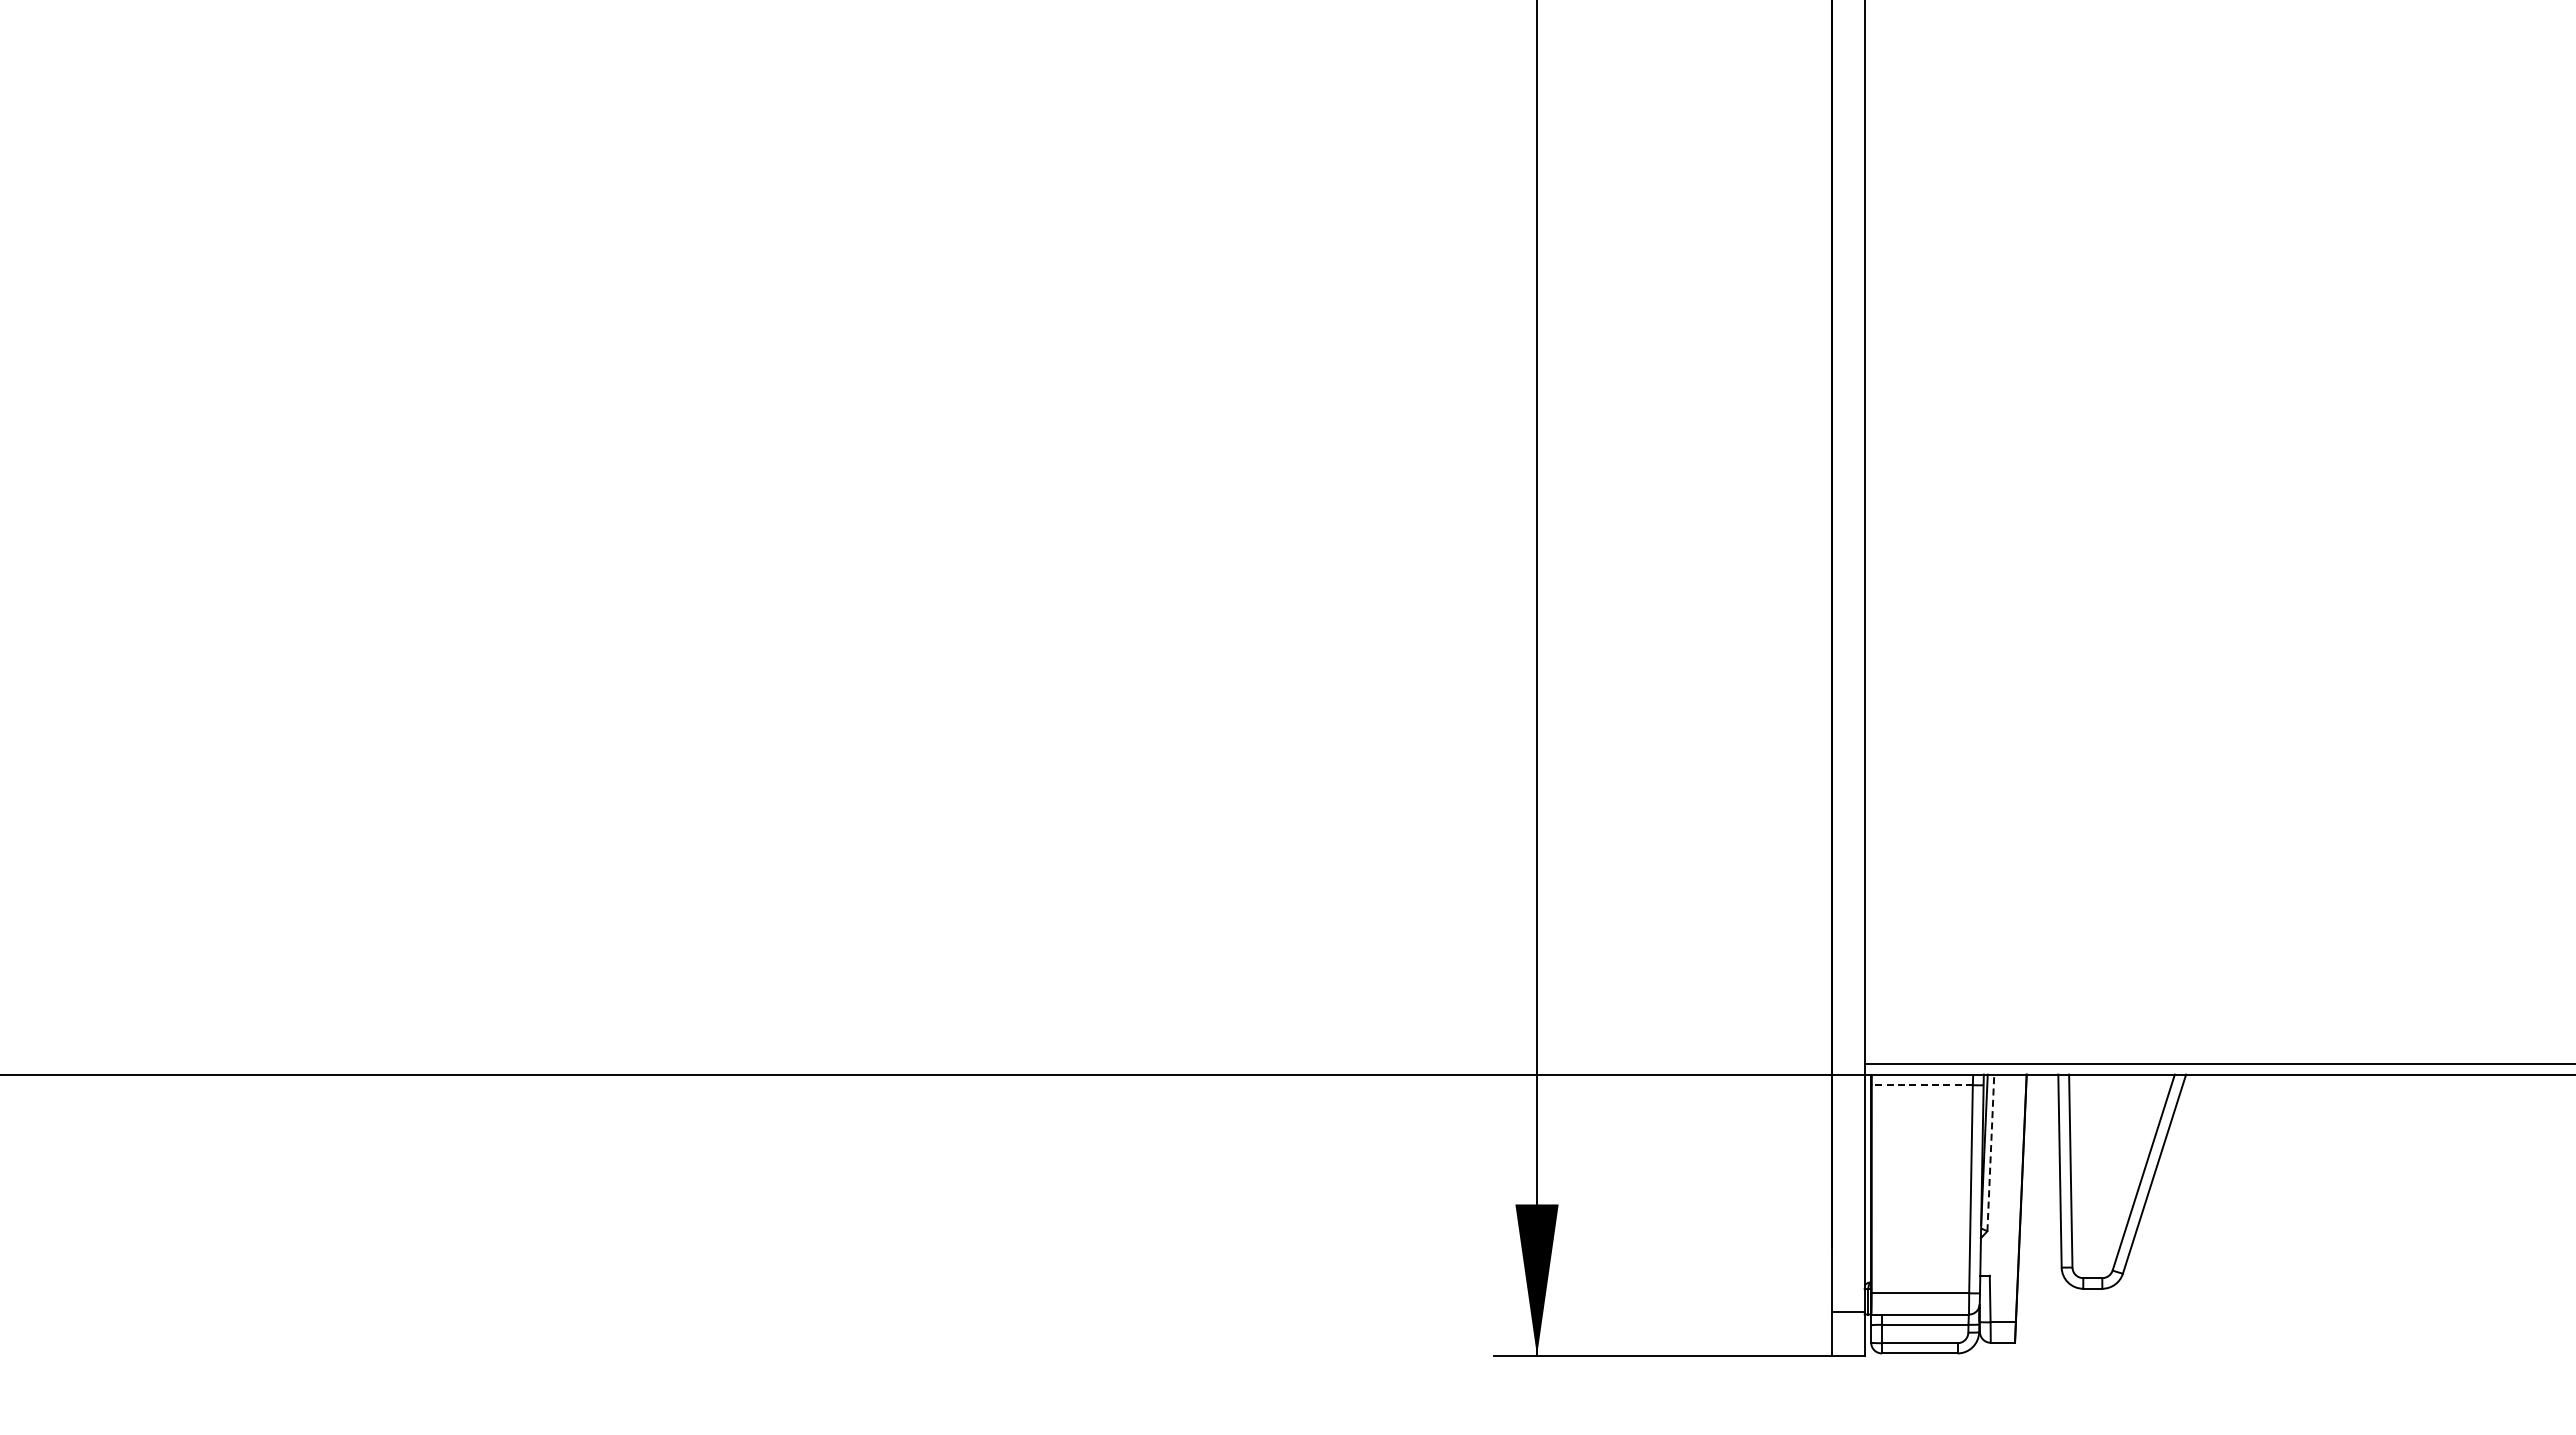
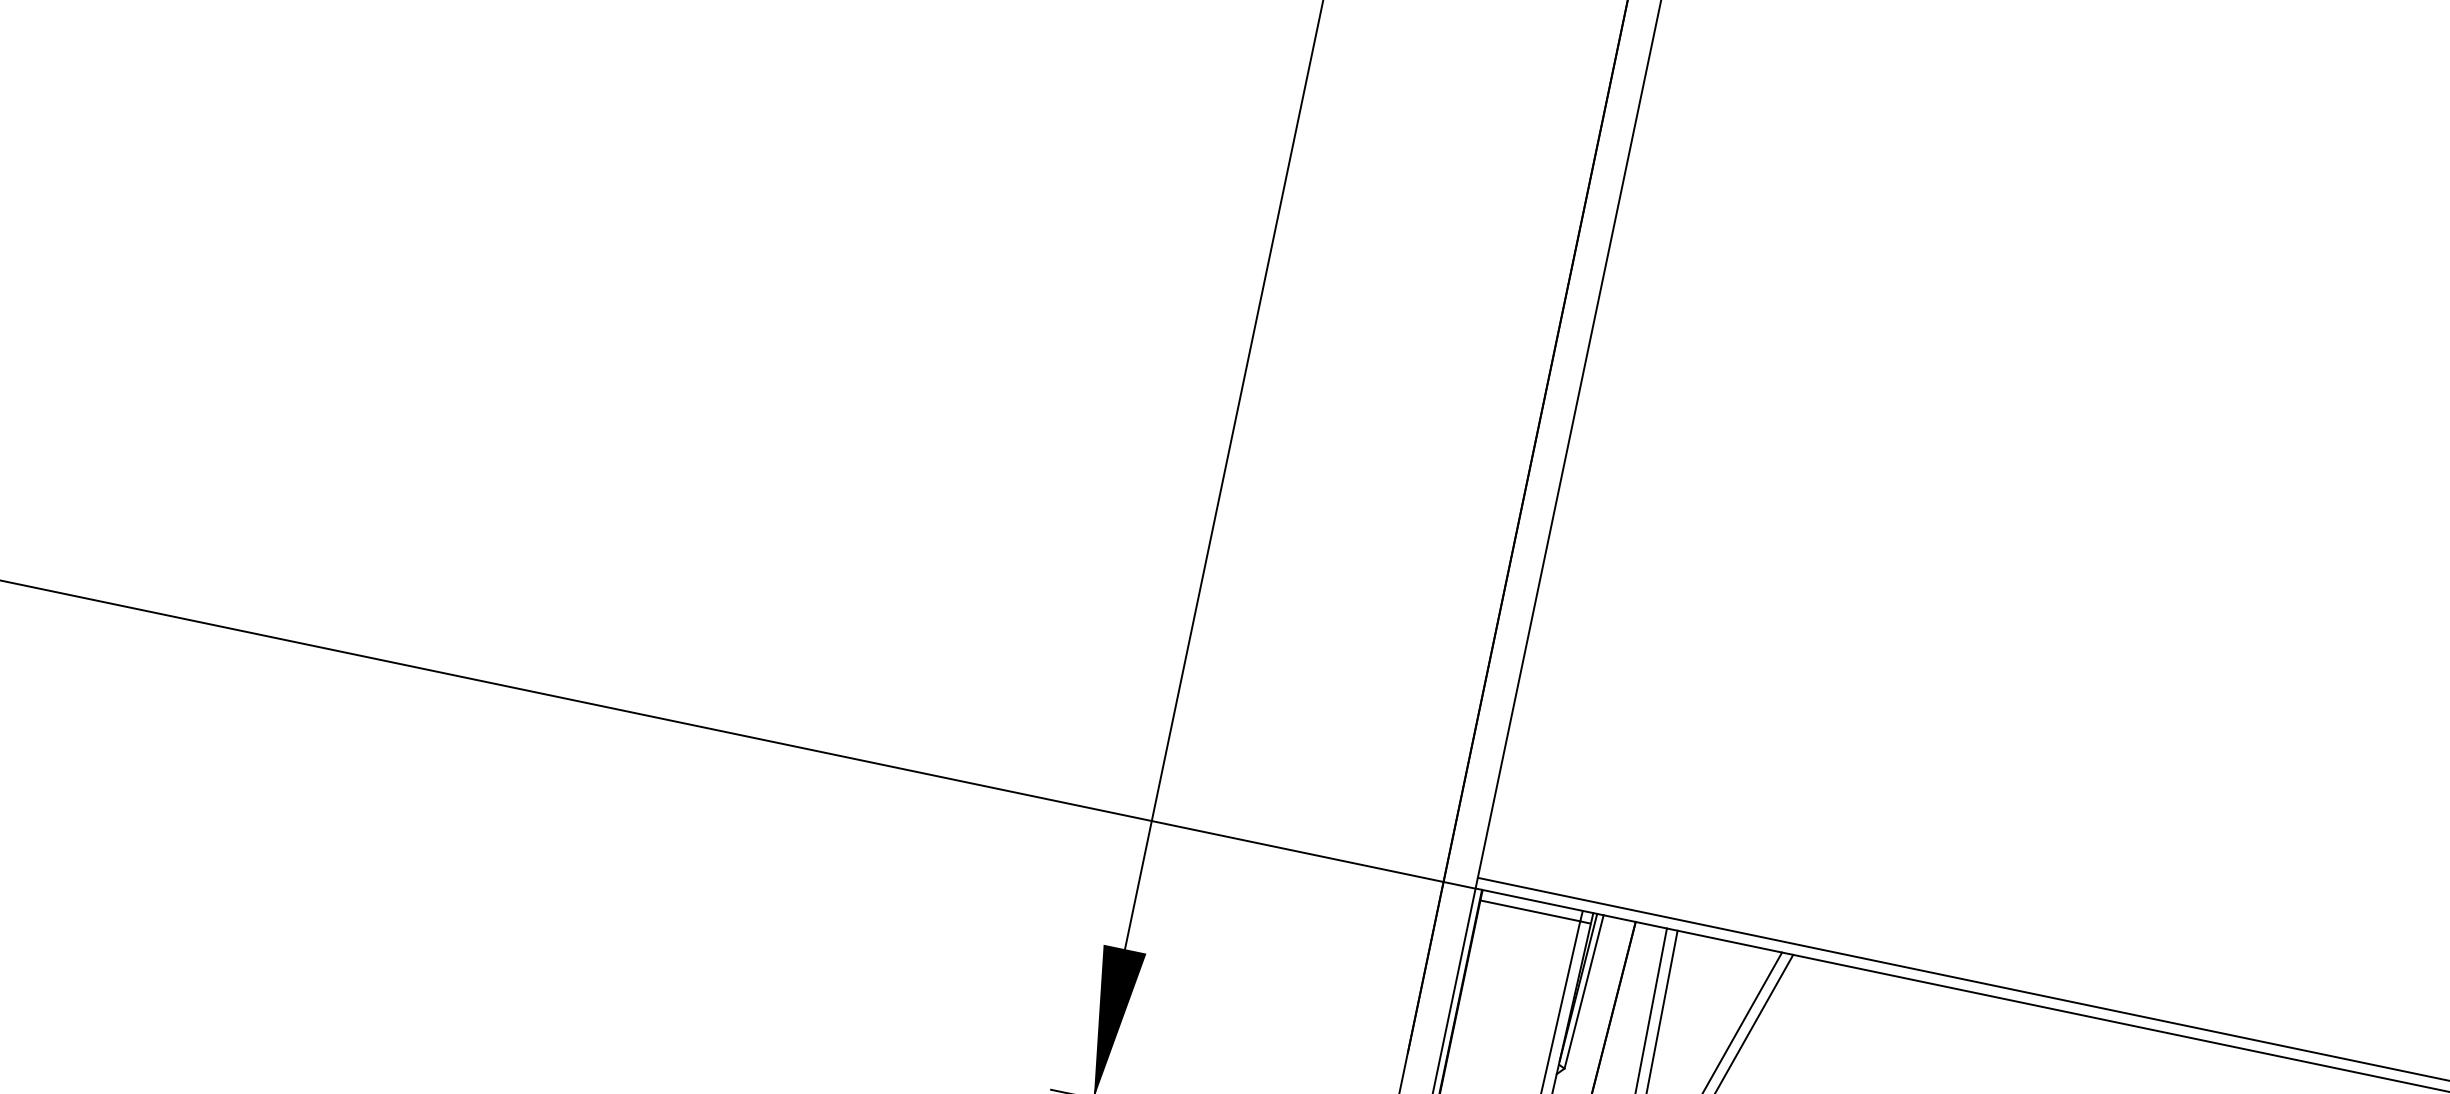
line: (1922, 1085) -> (1530, 911), dashed -> solid
line: (1990, 1152) -> (1583, 991), dashed -> solid

